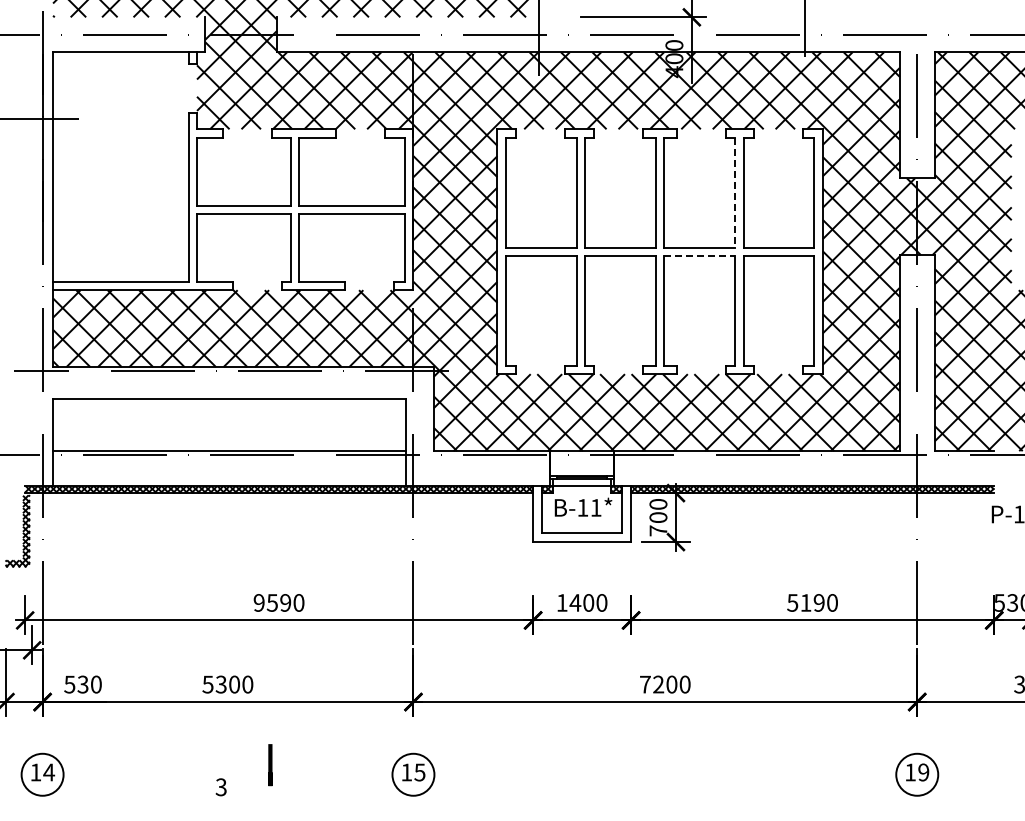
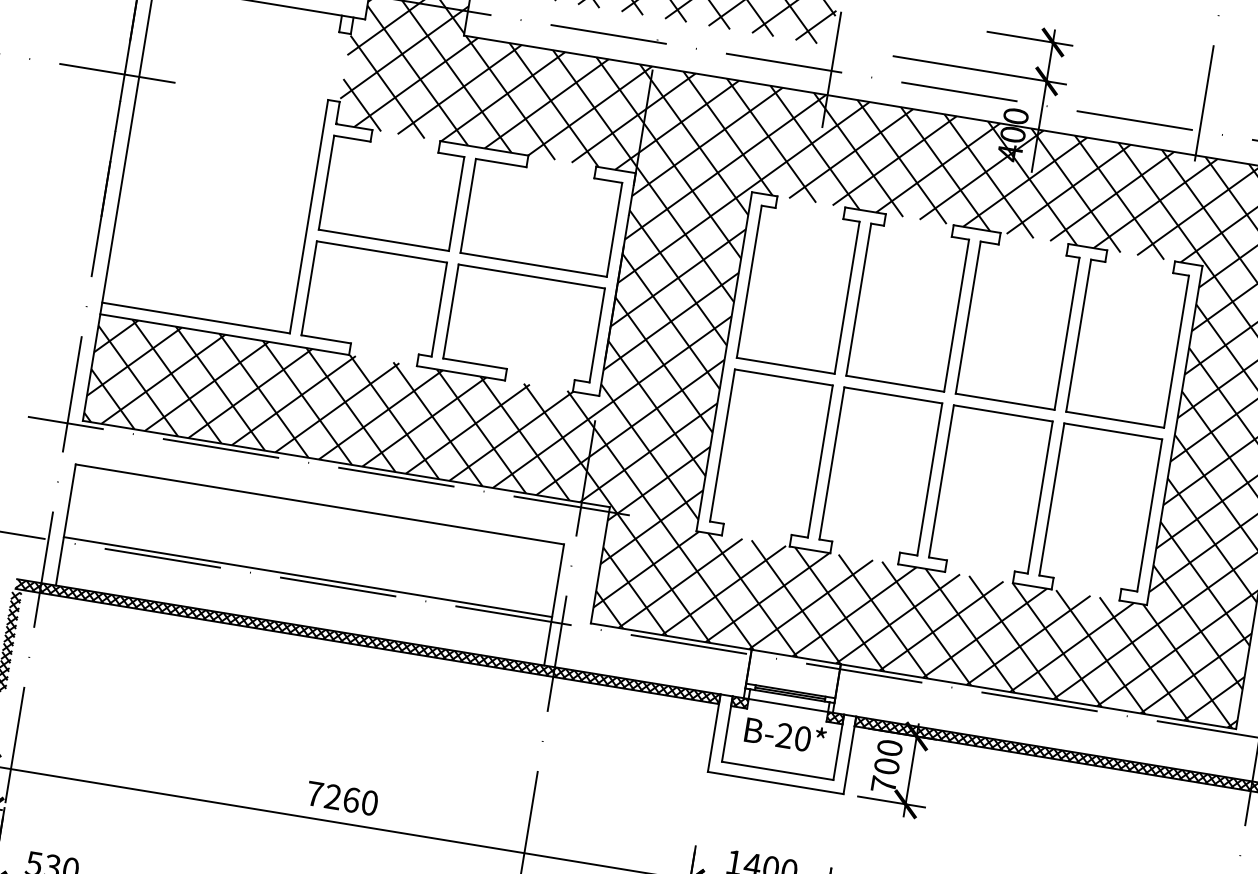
line: (735, 192) -> (1067, 333), dashed -> solid
line: (699, 255) -> (1003, 412), dashed -> solid
text: (589, 507) -> (793, 736), -11* -> -20*
text: (272, 602) -> (333, 796), 9590 -> 7260

